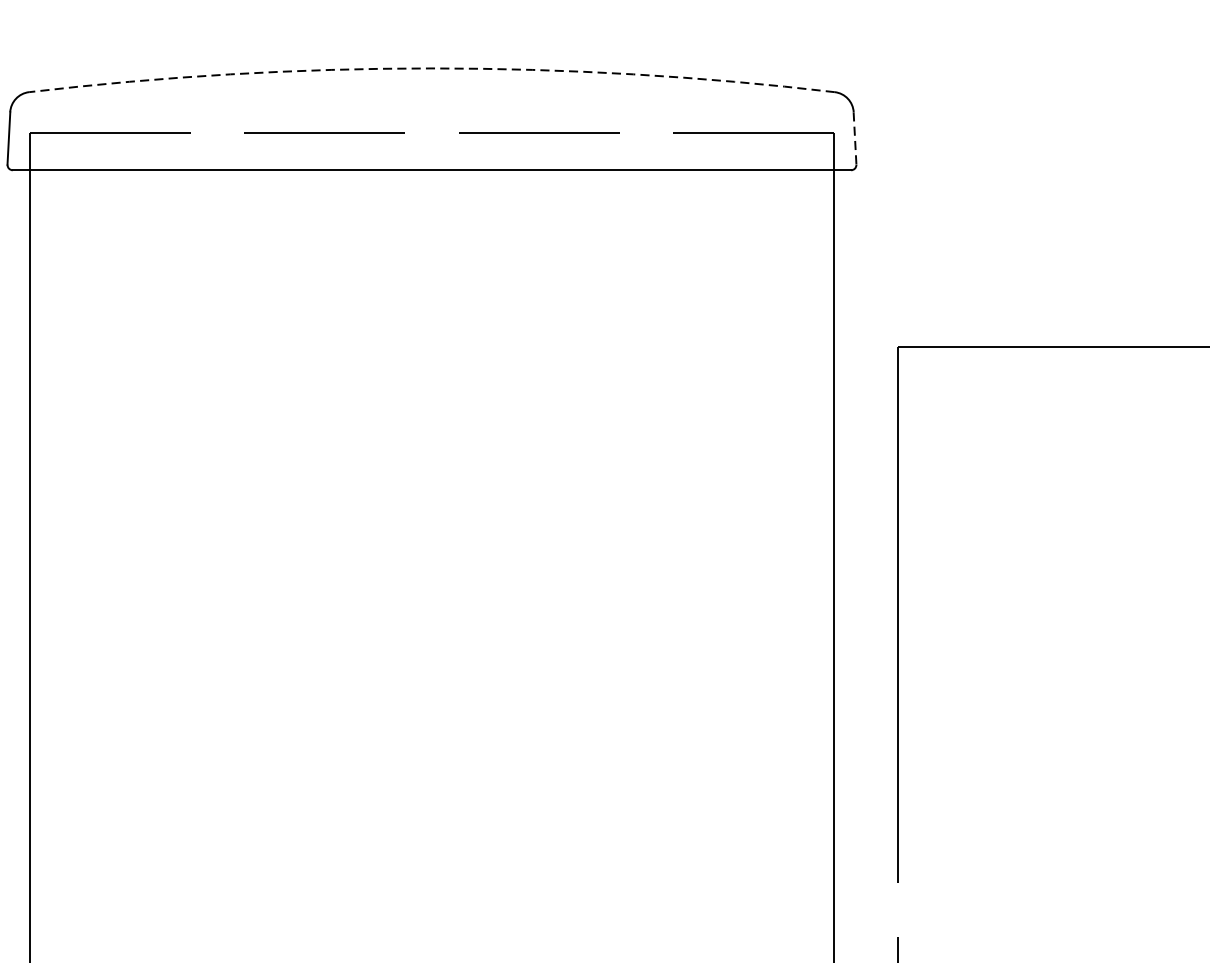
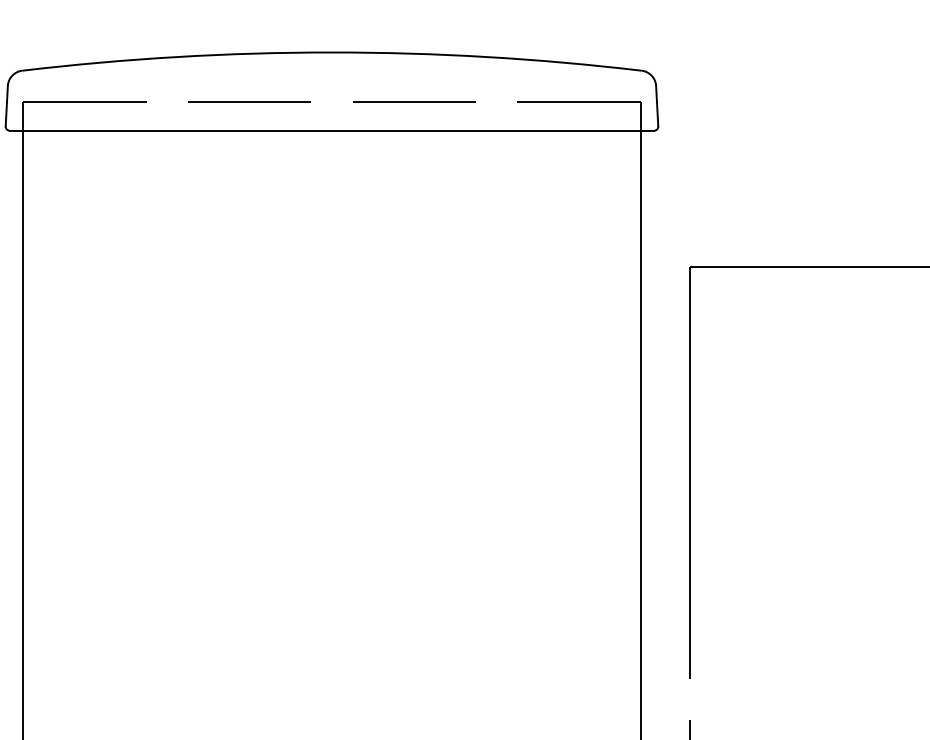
arc: (431, 68) -> (331, 52), dashed -> solid
line: (855, 138) -> (657, 106), dashed -> solid

